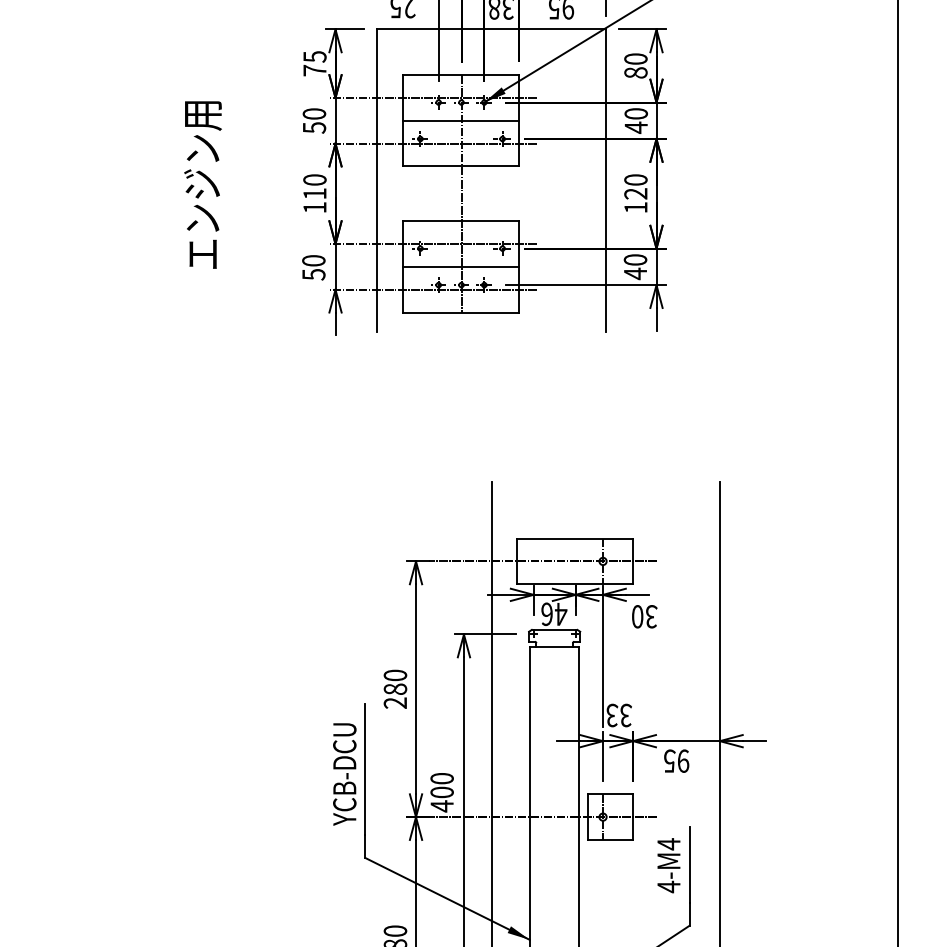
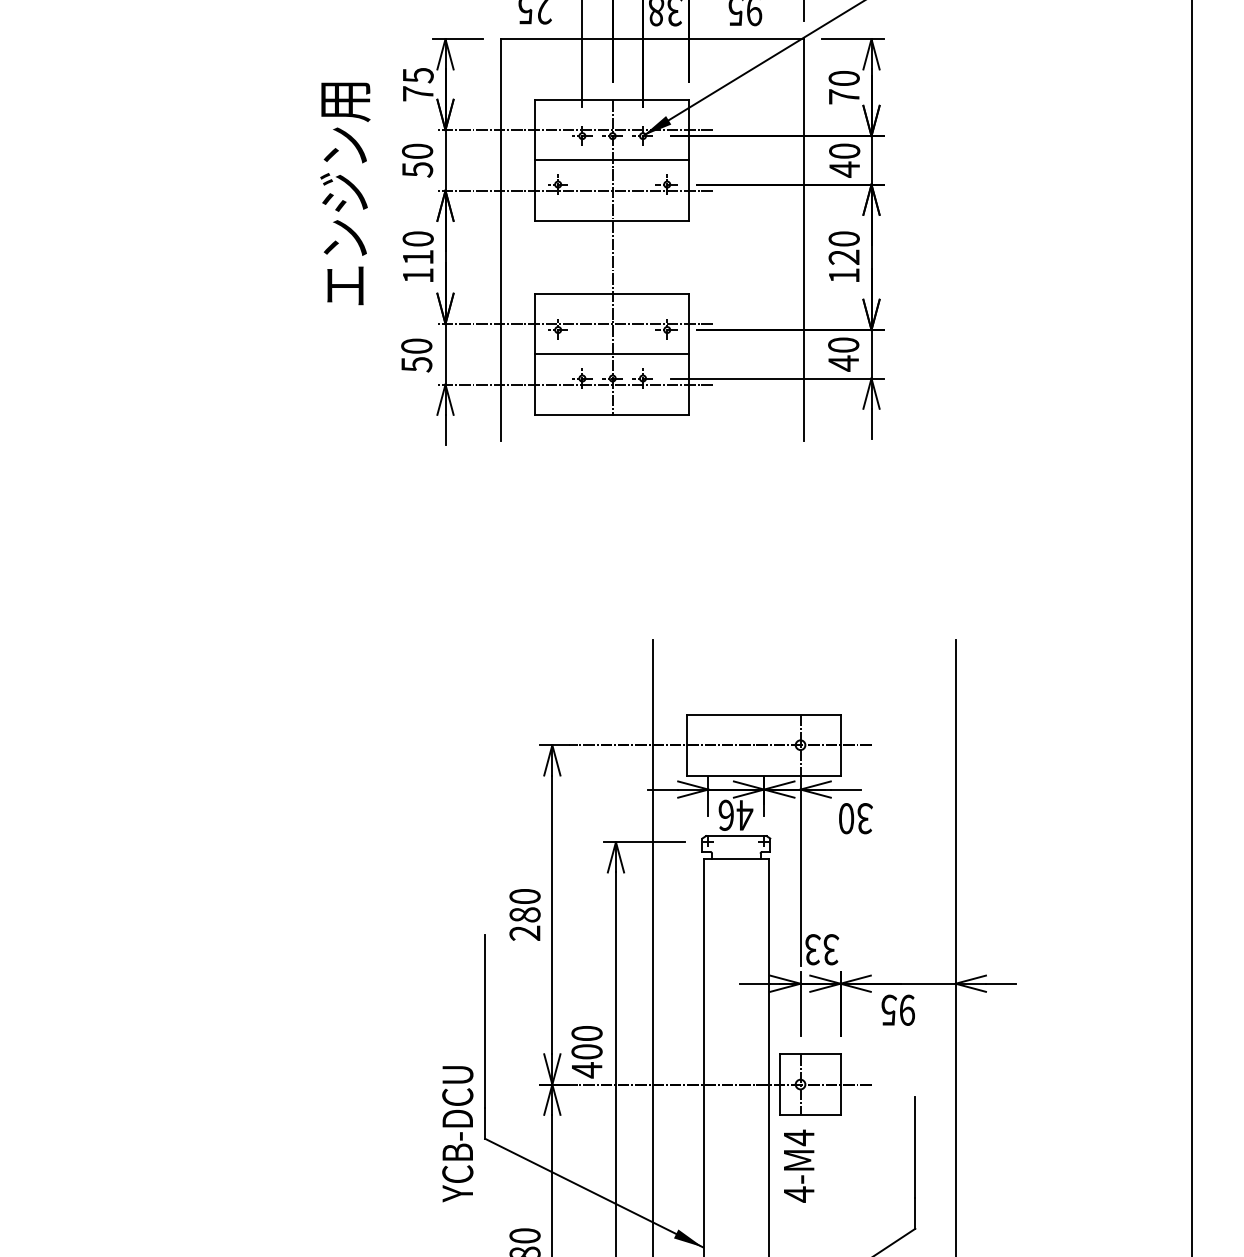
text: (635, 72) -> (843, 96), 80 -> 70
text: (202, 184) -> (344, 193), moved
text: (344, 774) -> (457, 1134), moved
text: (668, 865) -> (798, 1166), moved

